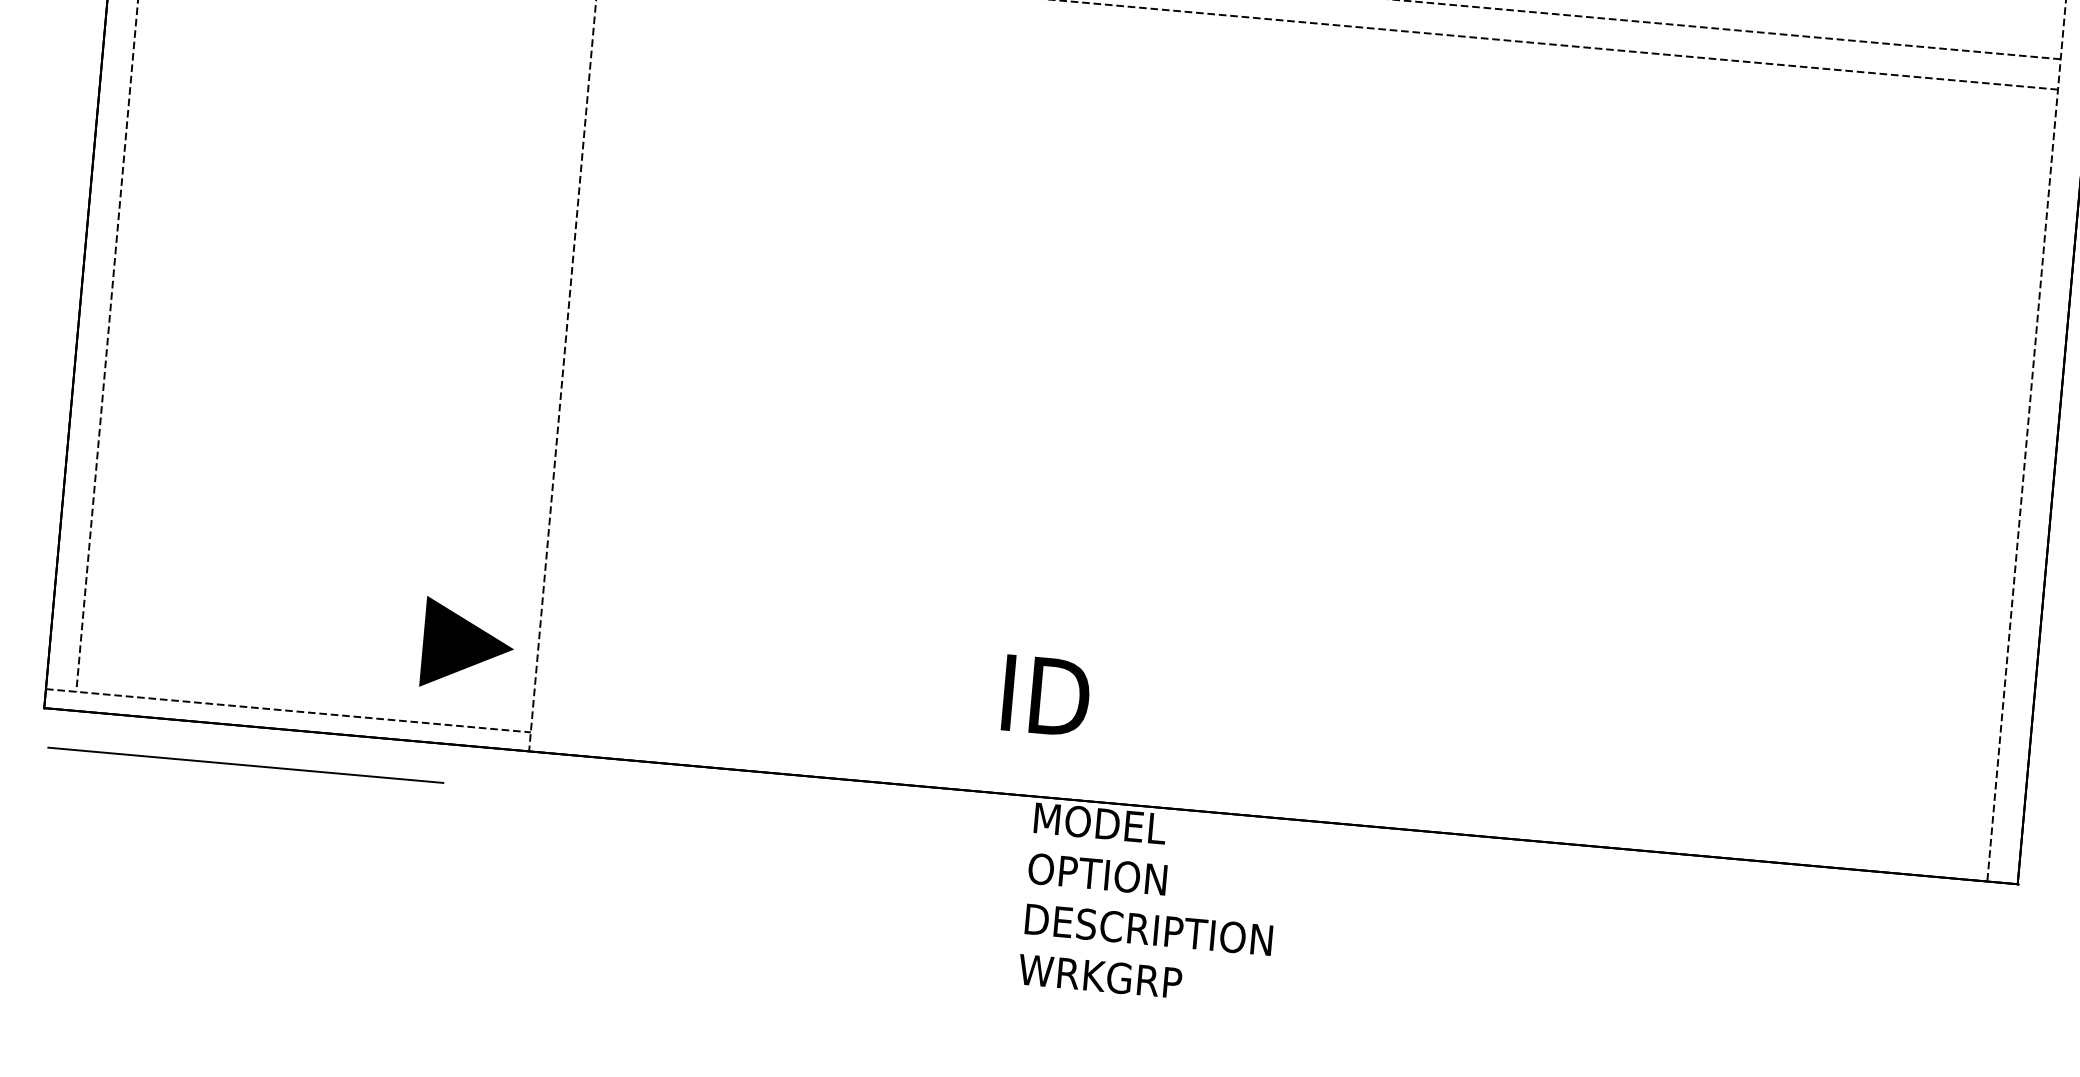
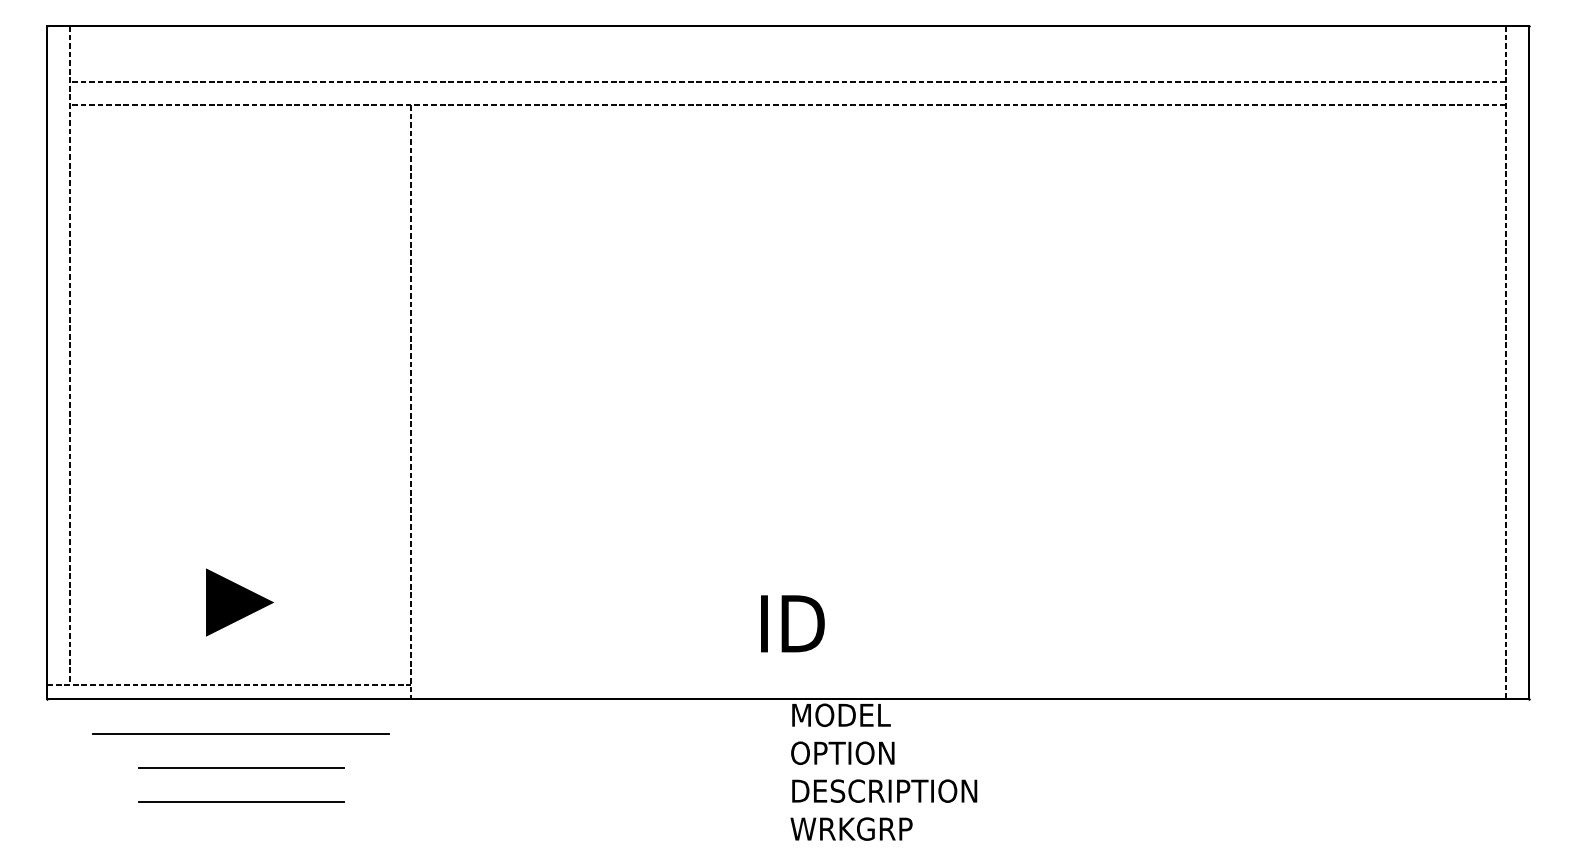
line: (467, 645) -> (239, 602), moved
line: (244, 765) -> (240, 733), moved
line: (293, 821) -> (240, 767), added
line: (289, 868) -> (240, 802), added

